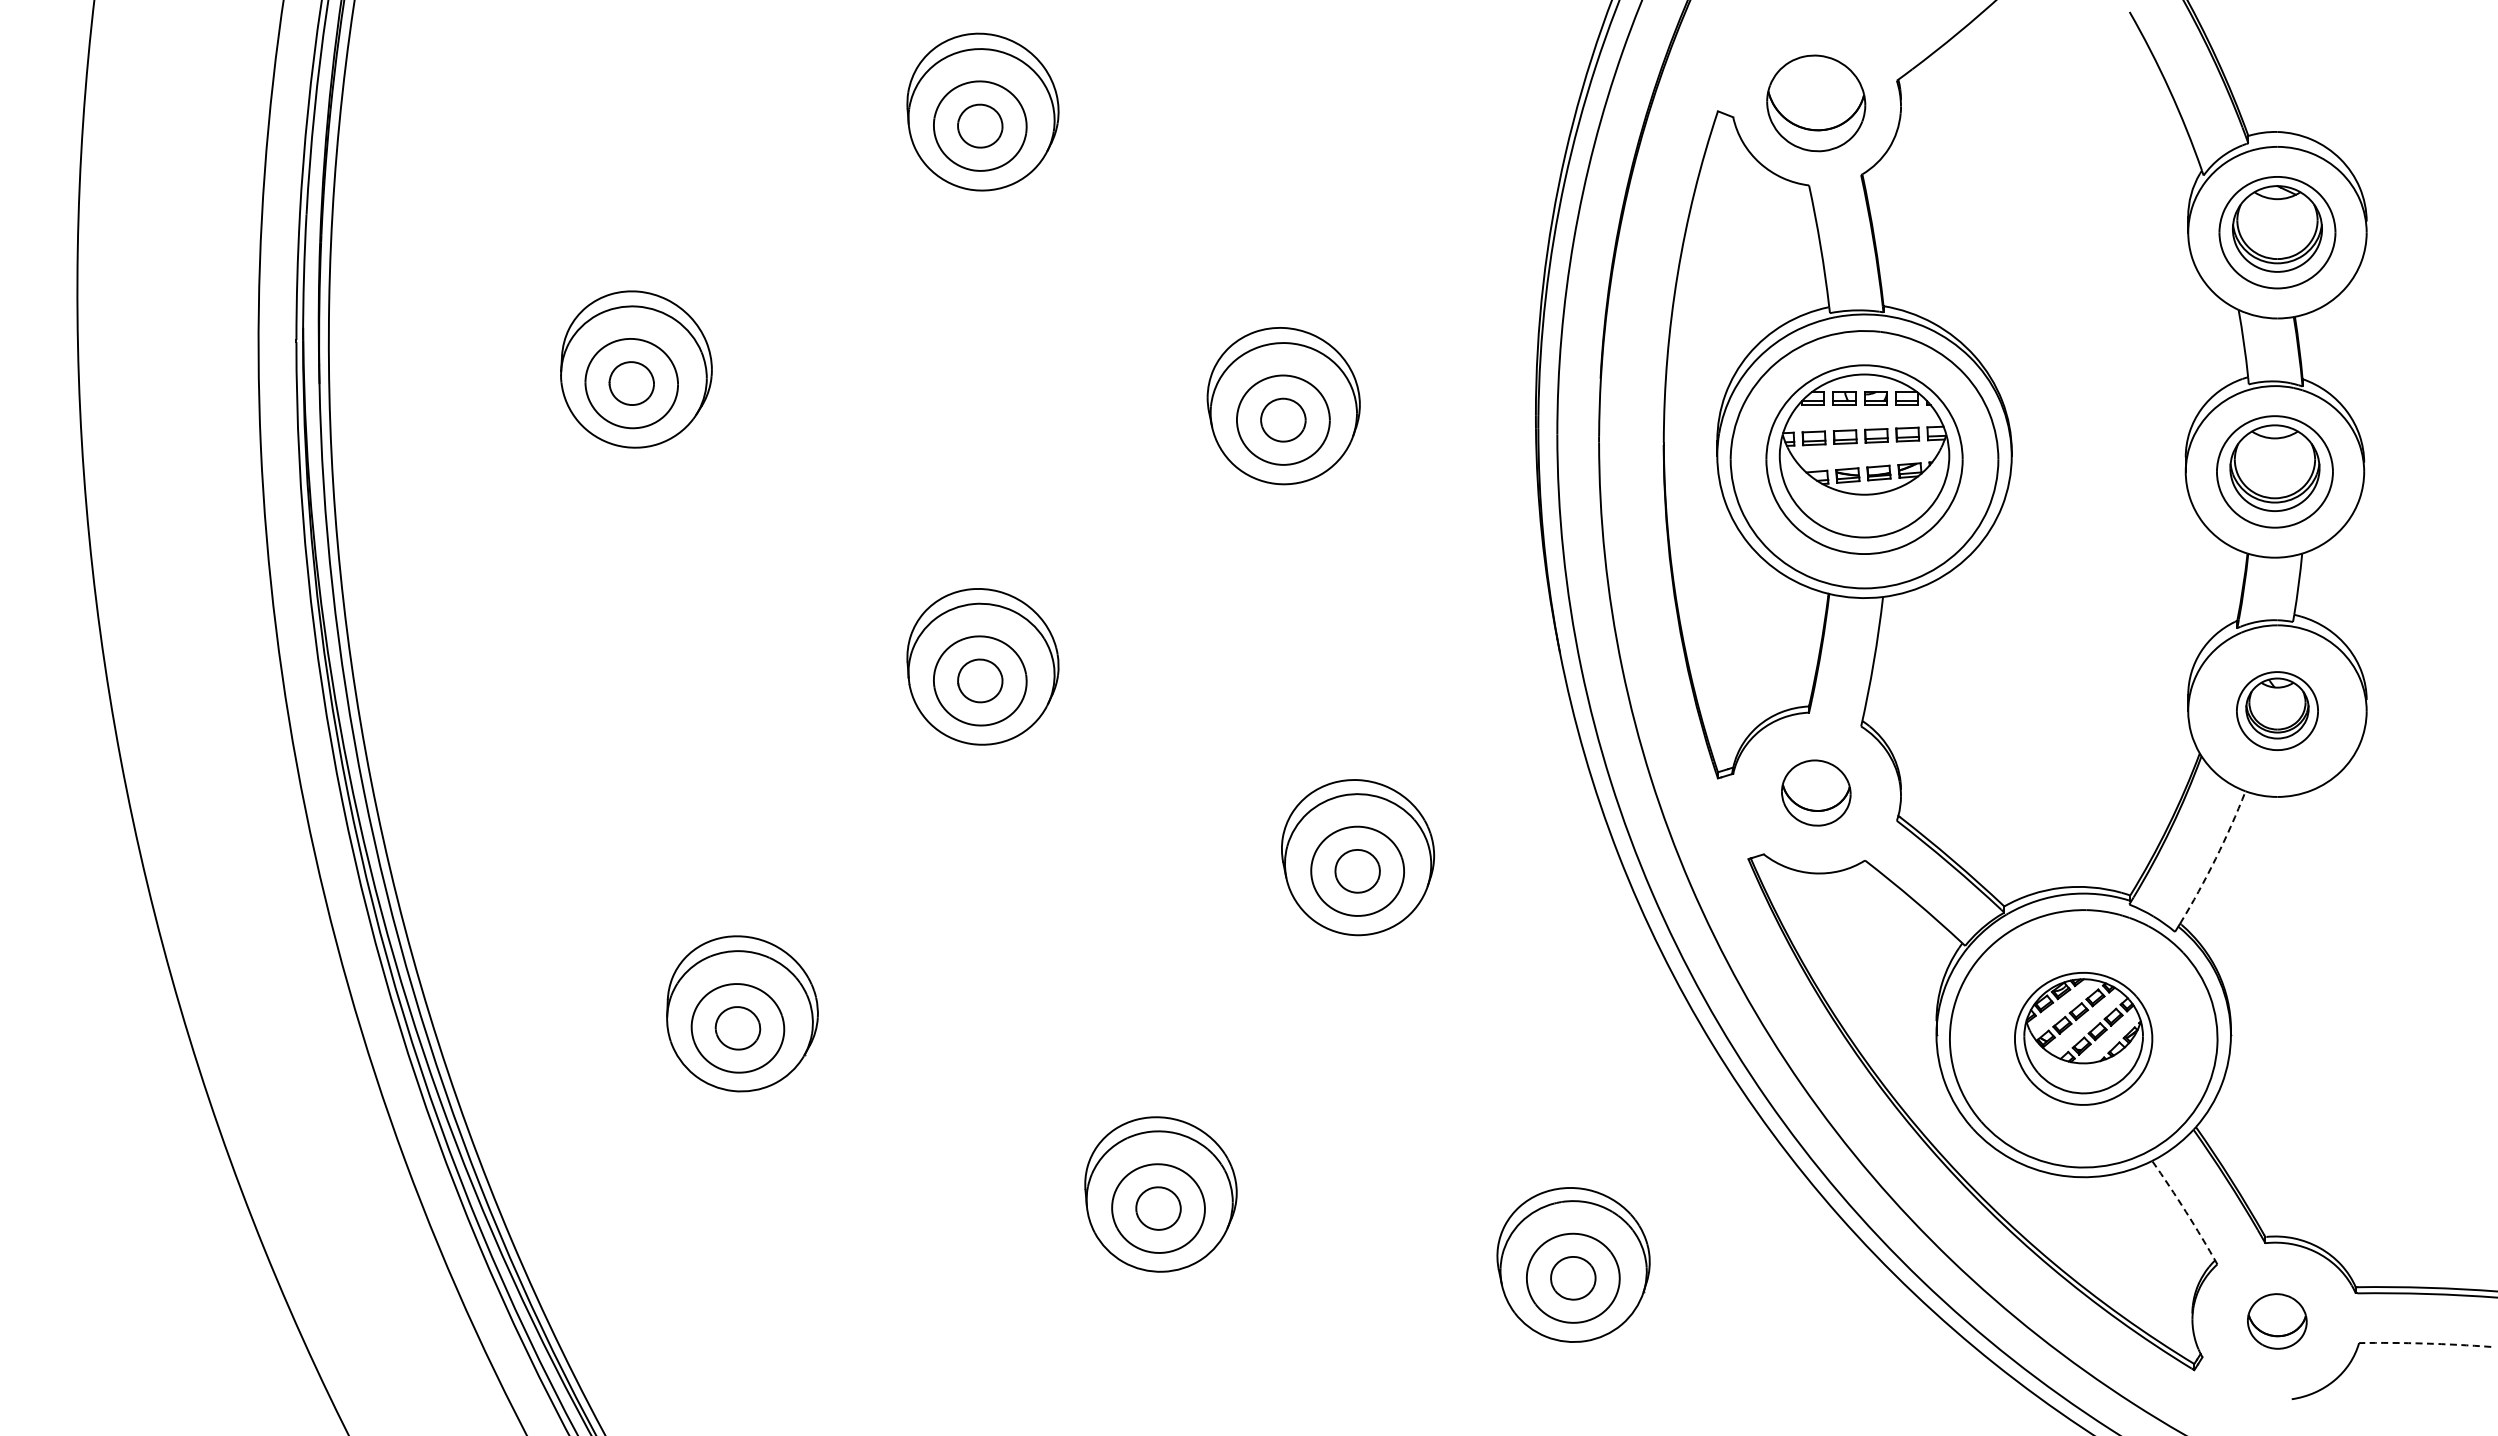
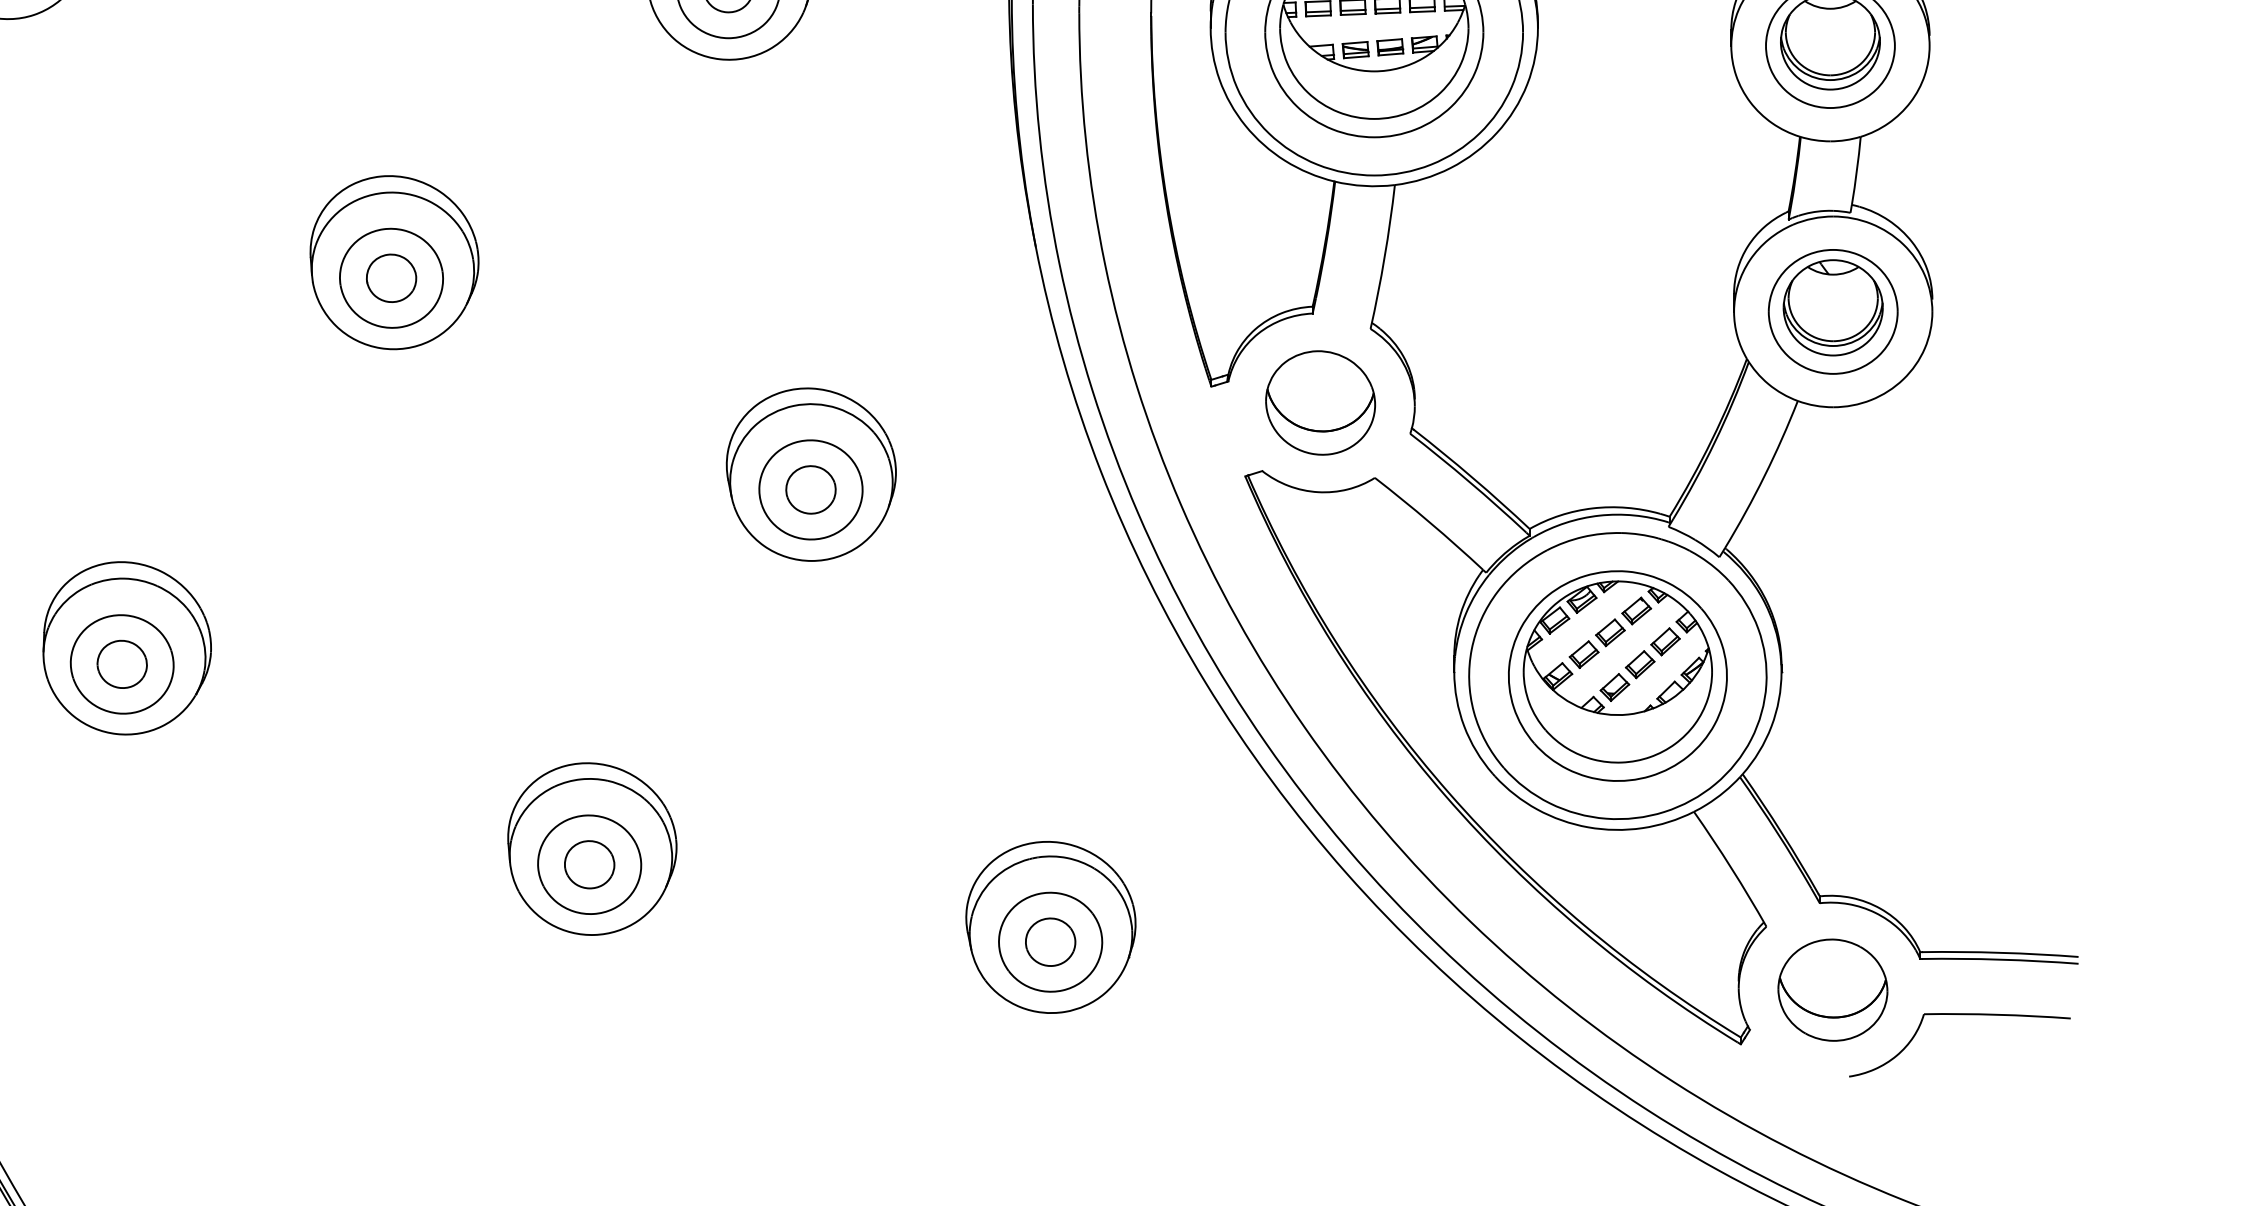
part: (2277, 710) -> (1833, 311), size x1.43
part: (1816, 792) -> (1320, 402), size x1.43
arc: (2215, 858) -> (1764, 475), dashed -> solid
part: (2083, 1038) -> (1617, 675), size x1.43
arc: (2185, 1211) -> (1731, 867), dashed -> solid
part: (2277, 1321) -> (1833, 990), size x1.67
arc: (2425, 1343) -> (1997, 1014), dashed -> solid

